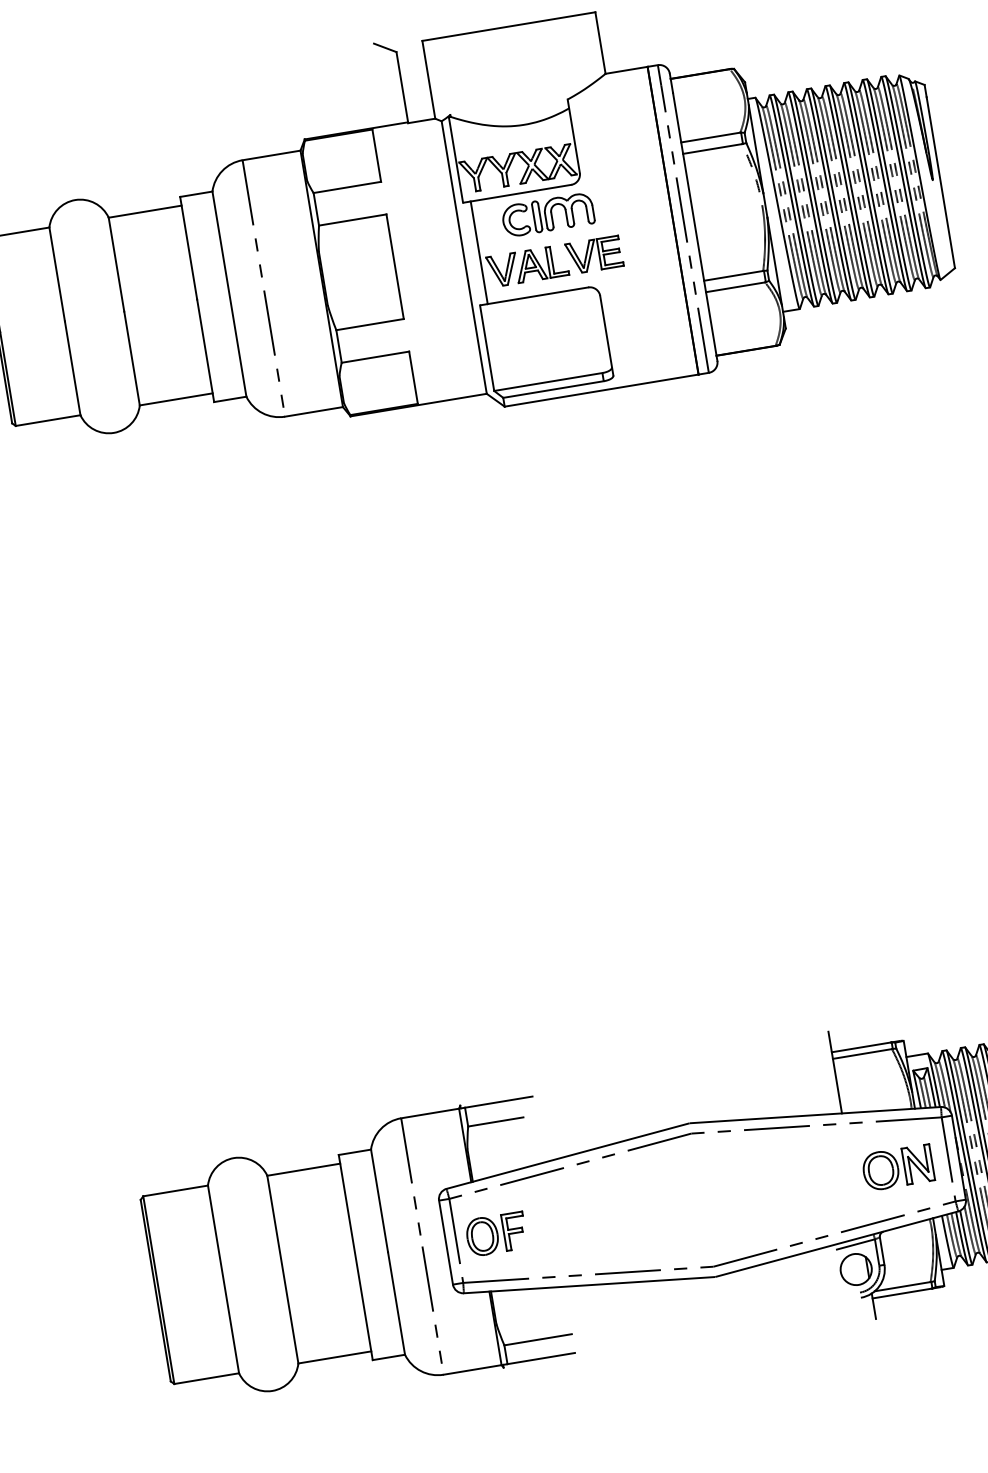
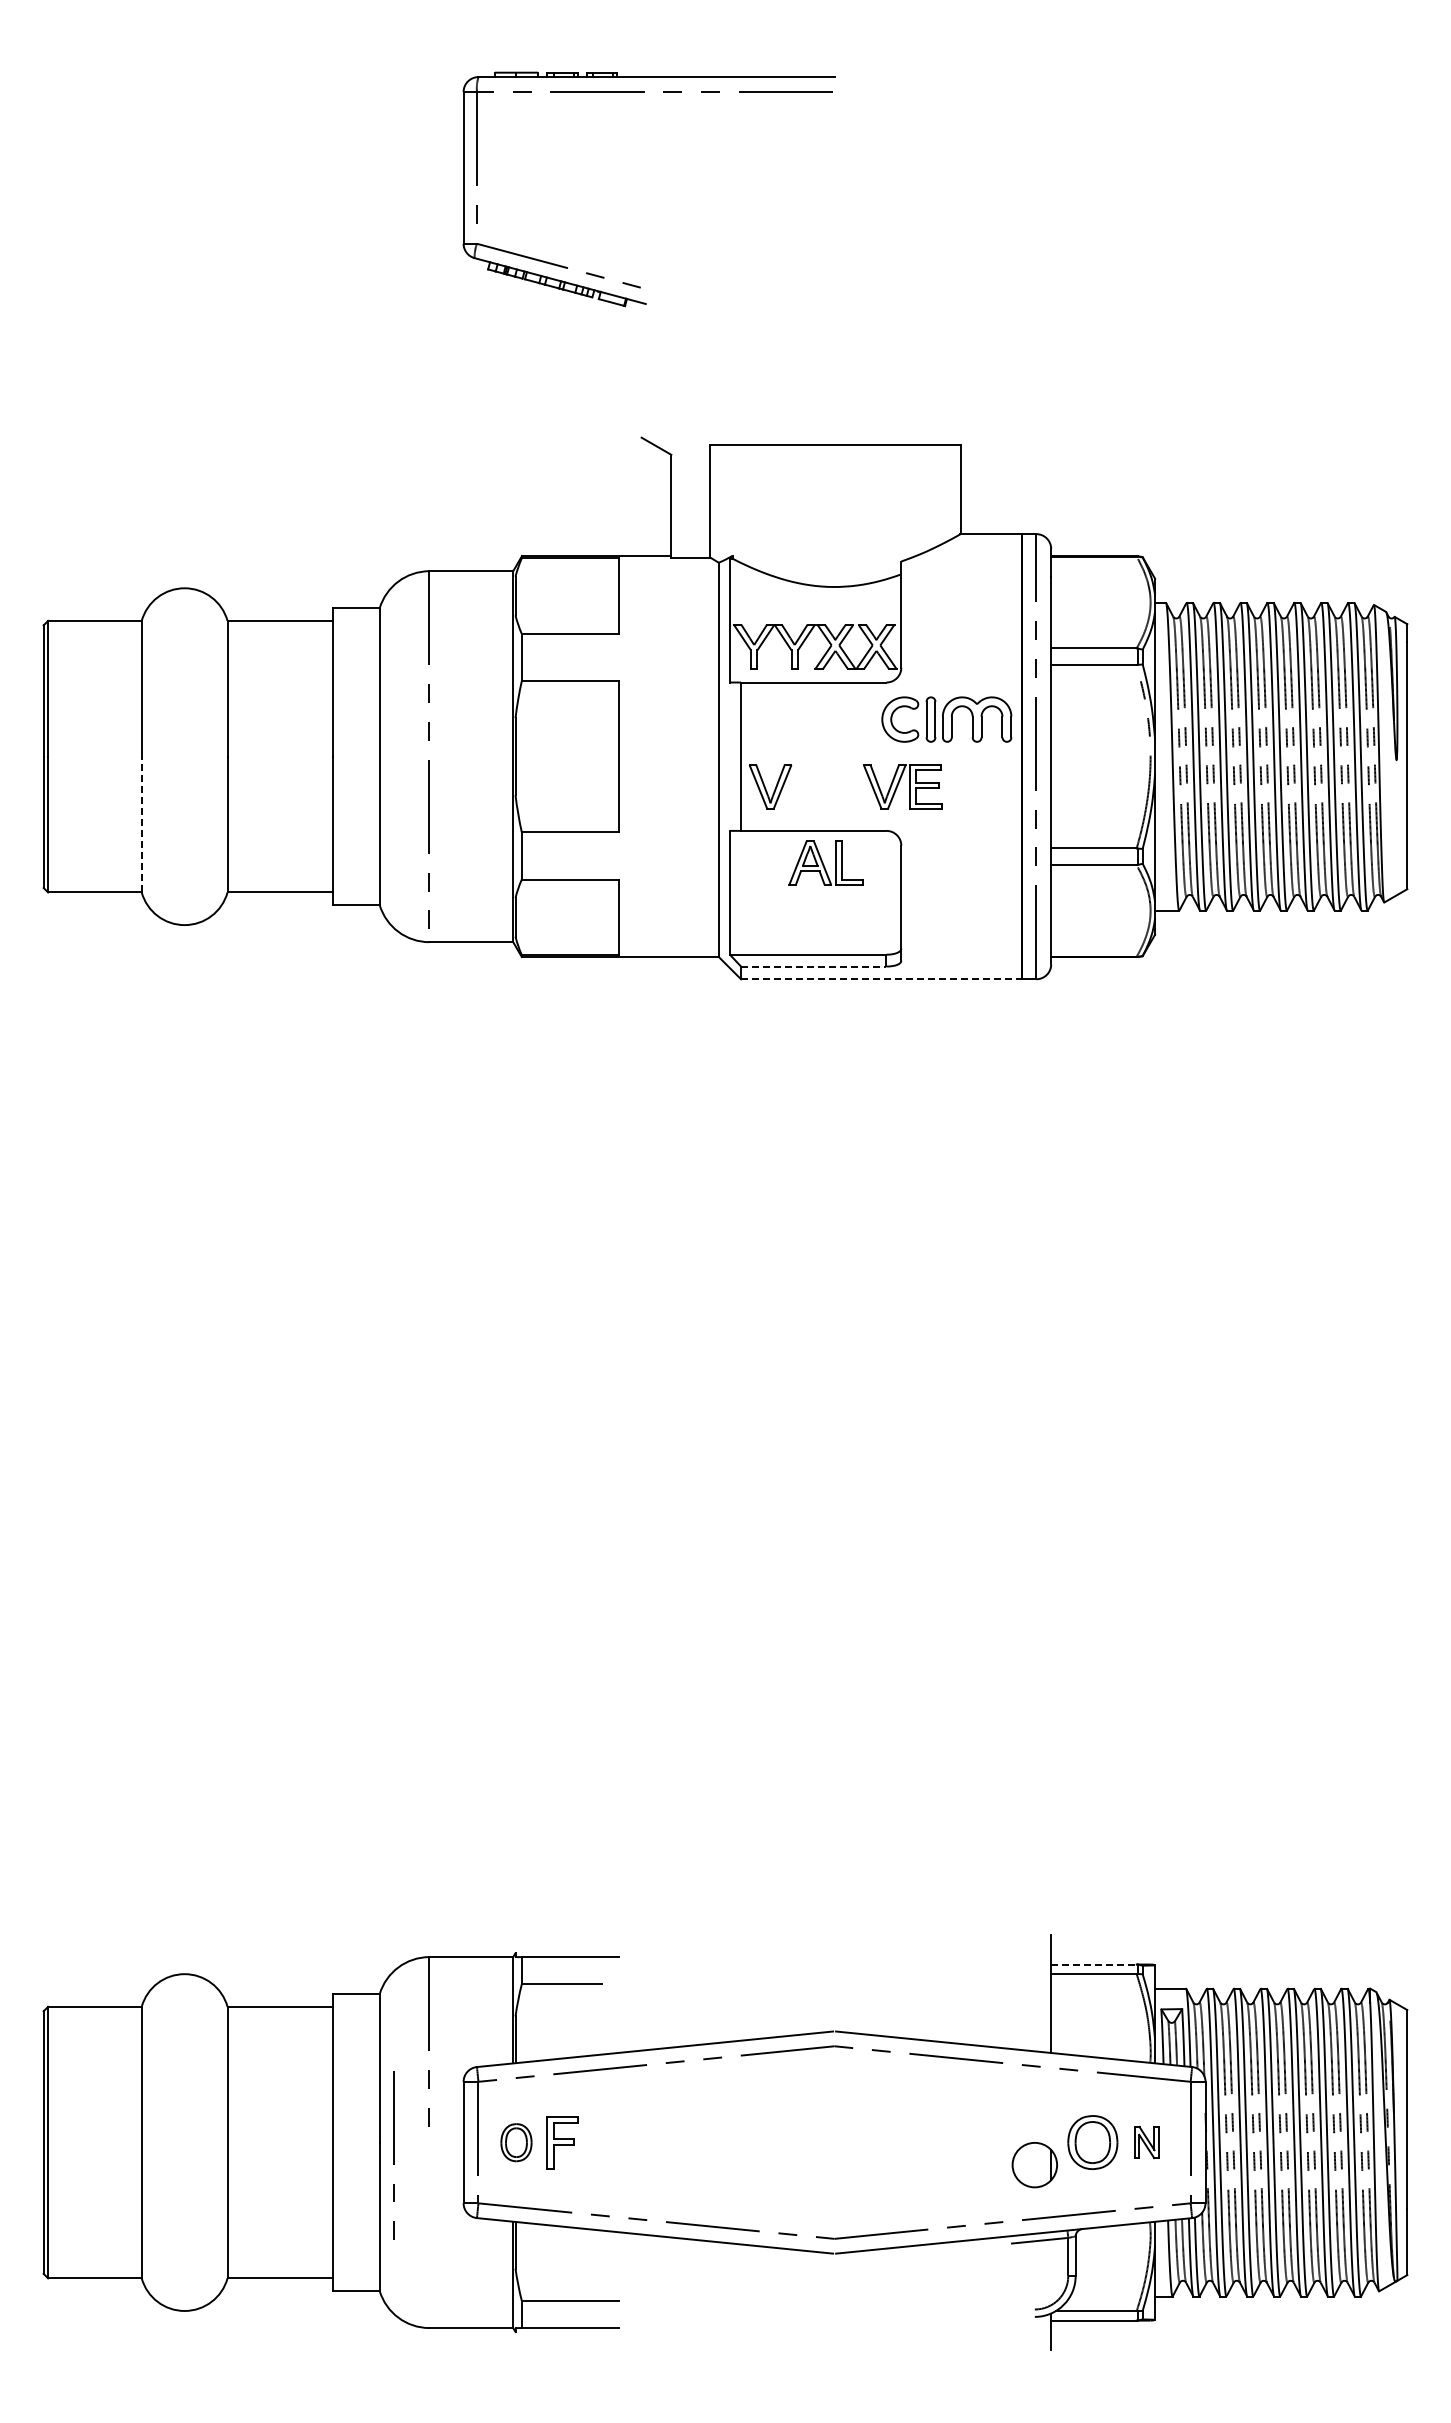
part: (547, 215) -> (946, 719), moved
part: (541, 263) -> (825, 862), moved
line: (72, 368) -> (141, 824), solid -> dashed
line: (553, 389) -> (813, 966), solid -> dashed
line: (601, 390) -> (881, 979), solid -> dashed
line: (861, 1047) -> (1093, 1964), solid -> dashed
part: (918, 1164) -> (1146, 2142), size x0.6
part: (482, 1236) -> (516, 2142), size x0.7
part: (856, 1269) -> (1034, 2165), moved
line: (431, 1305) -> (393, 2155), moved

